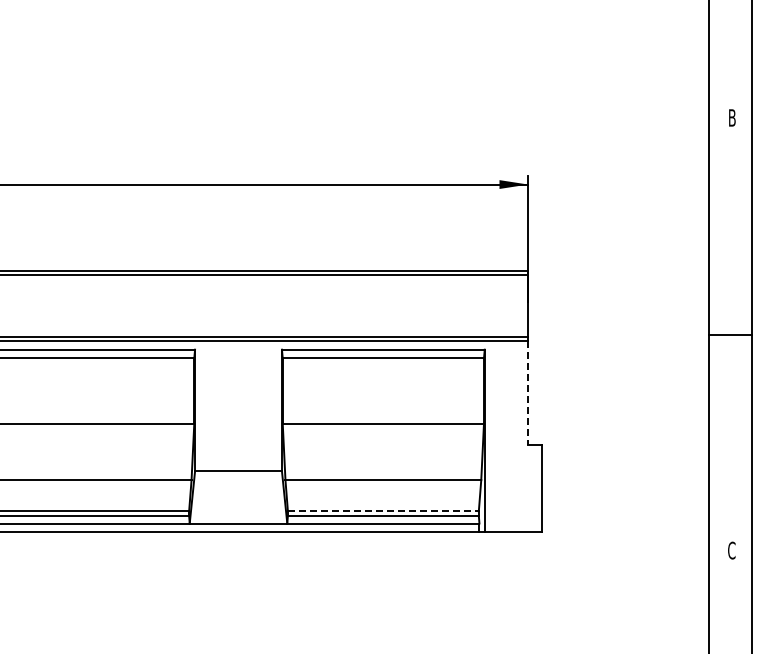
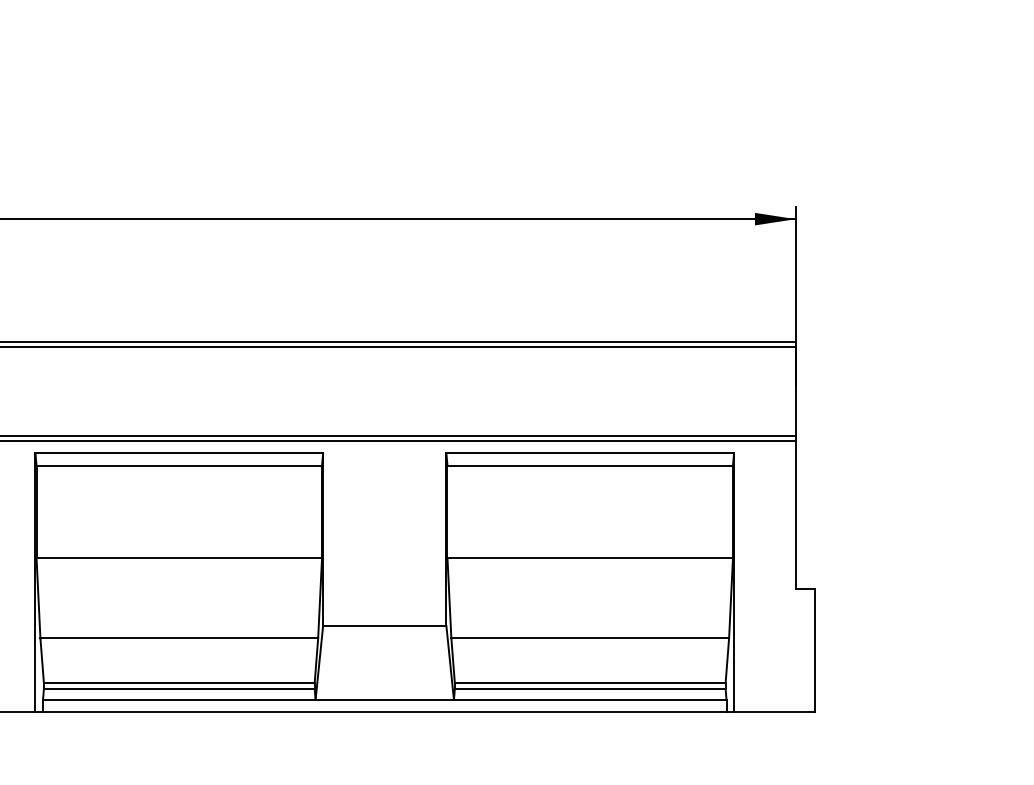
line: (528, 393) -> (796, 515), dashed -> solid
line: (383, 511) -> (590, 682), dashed -> solid

